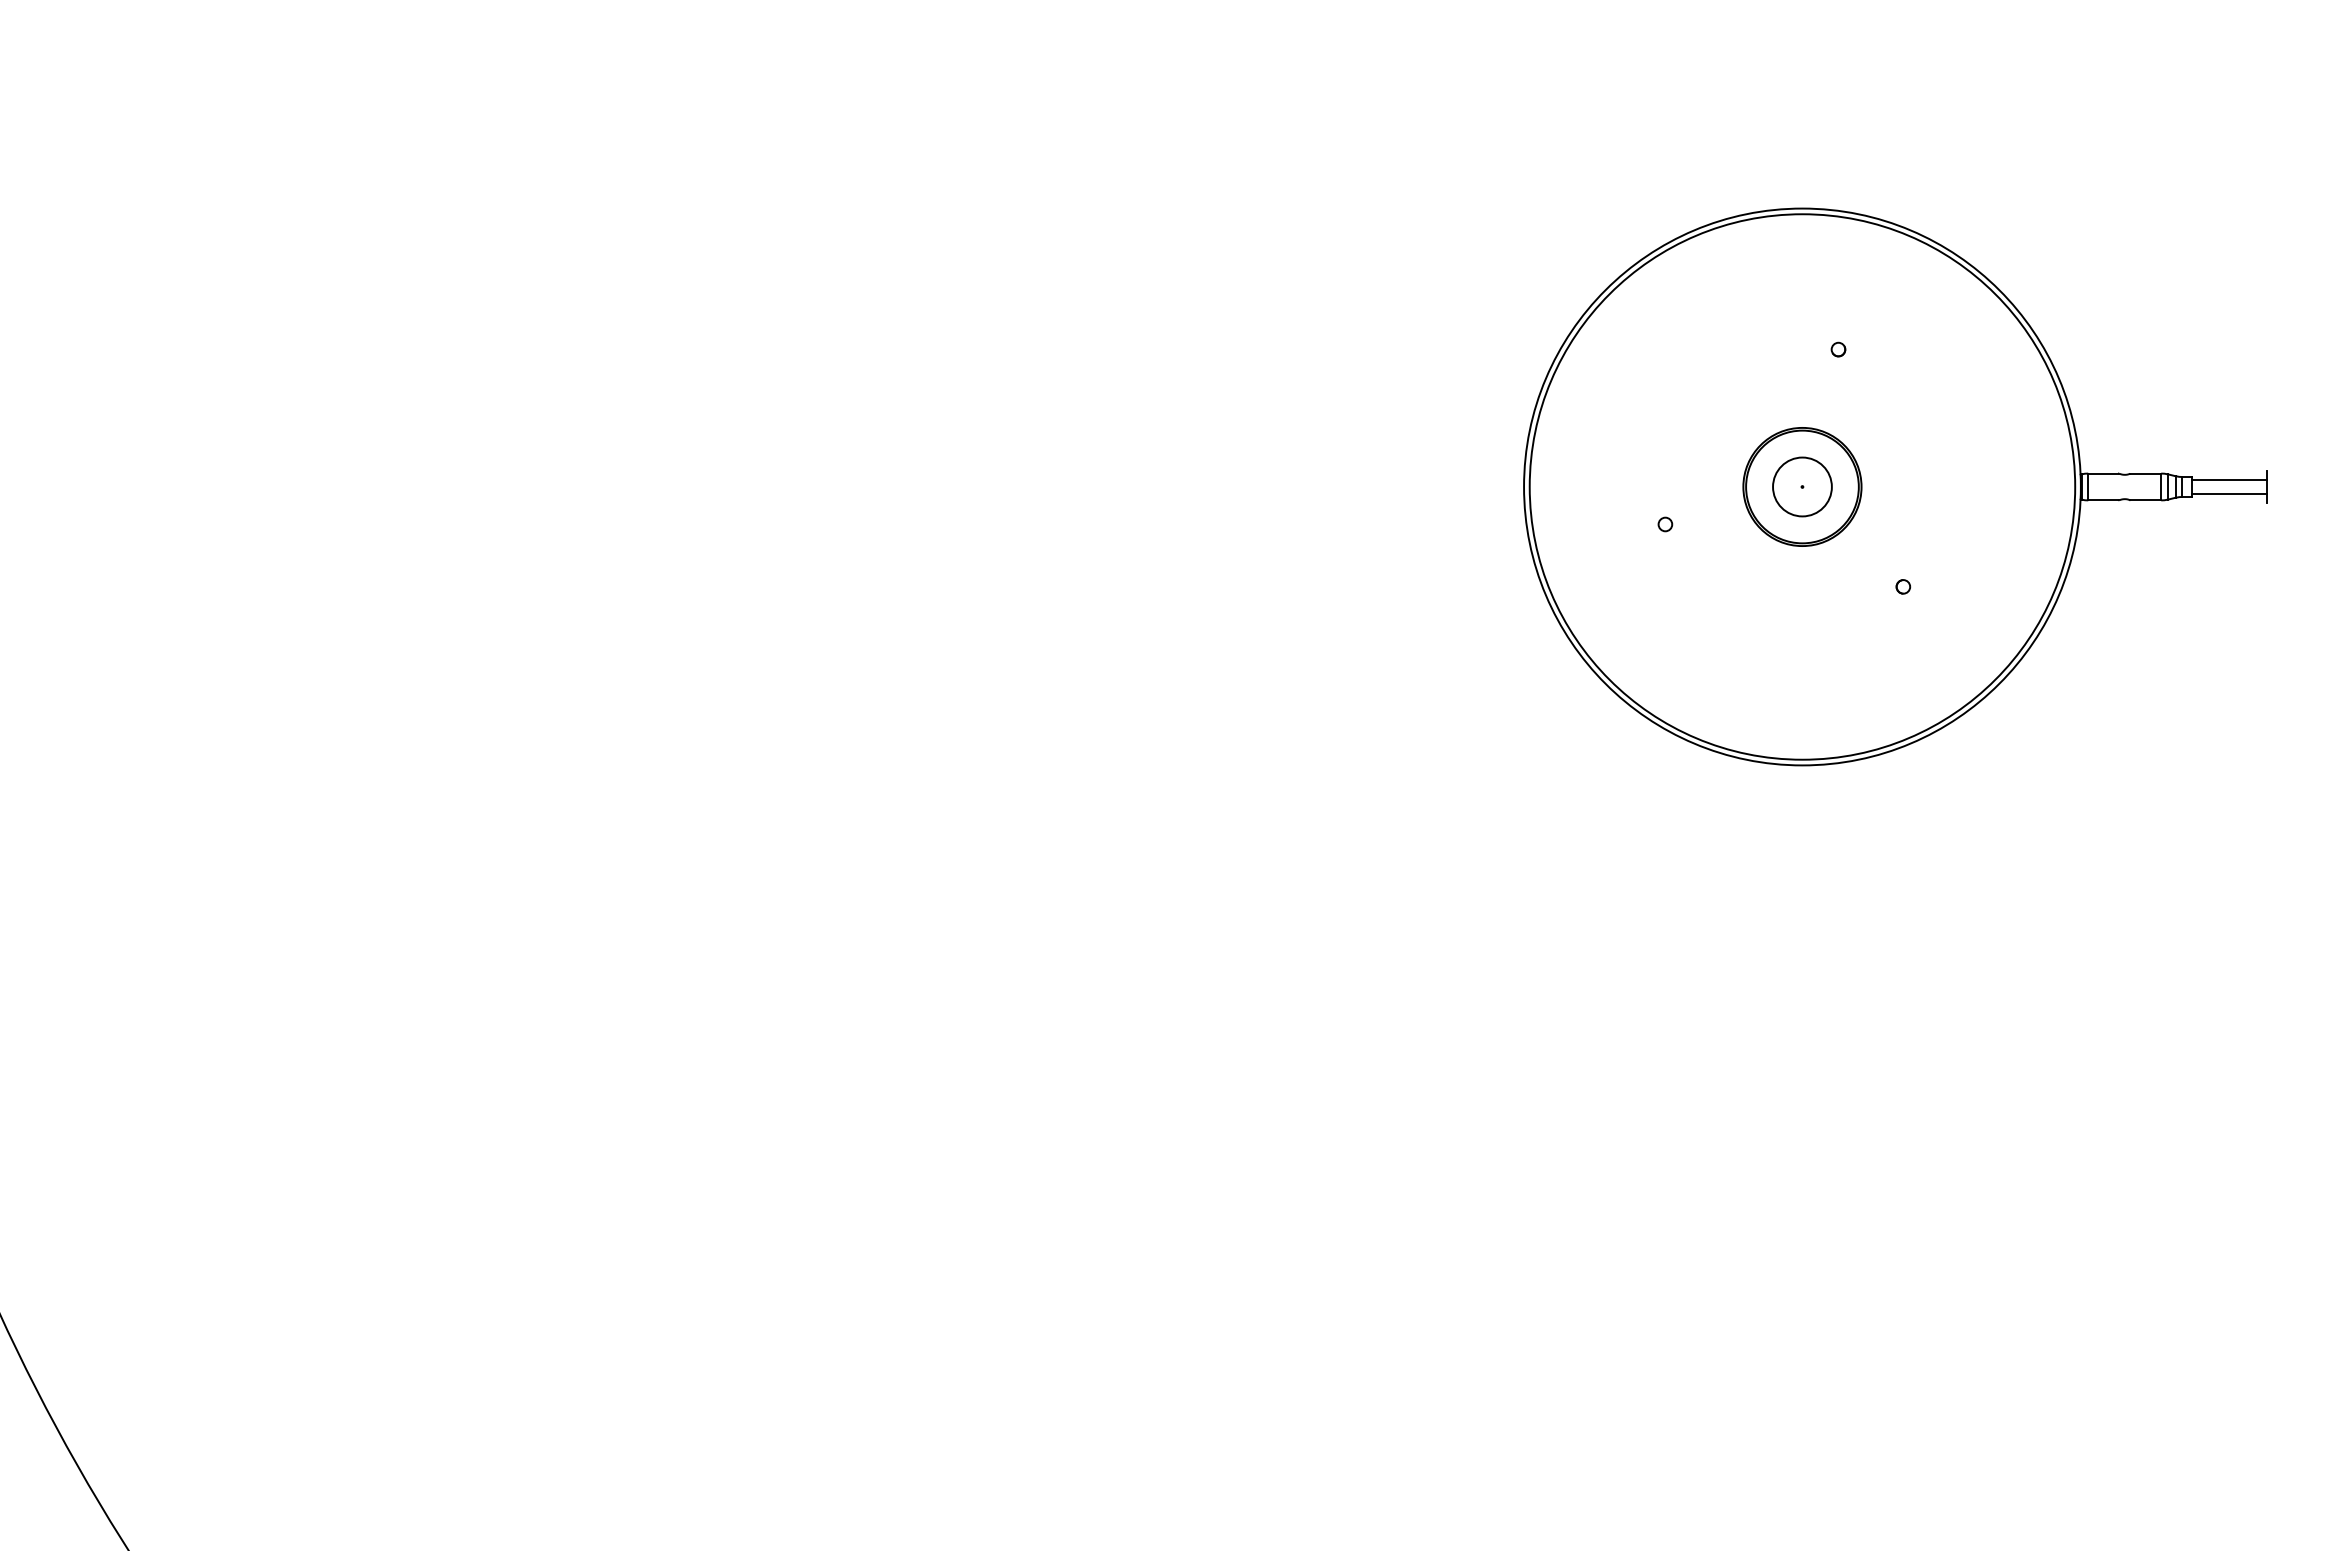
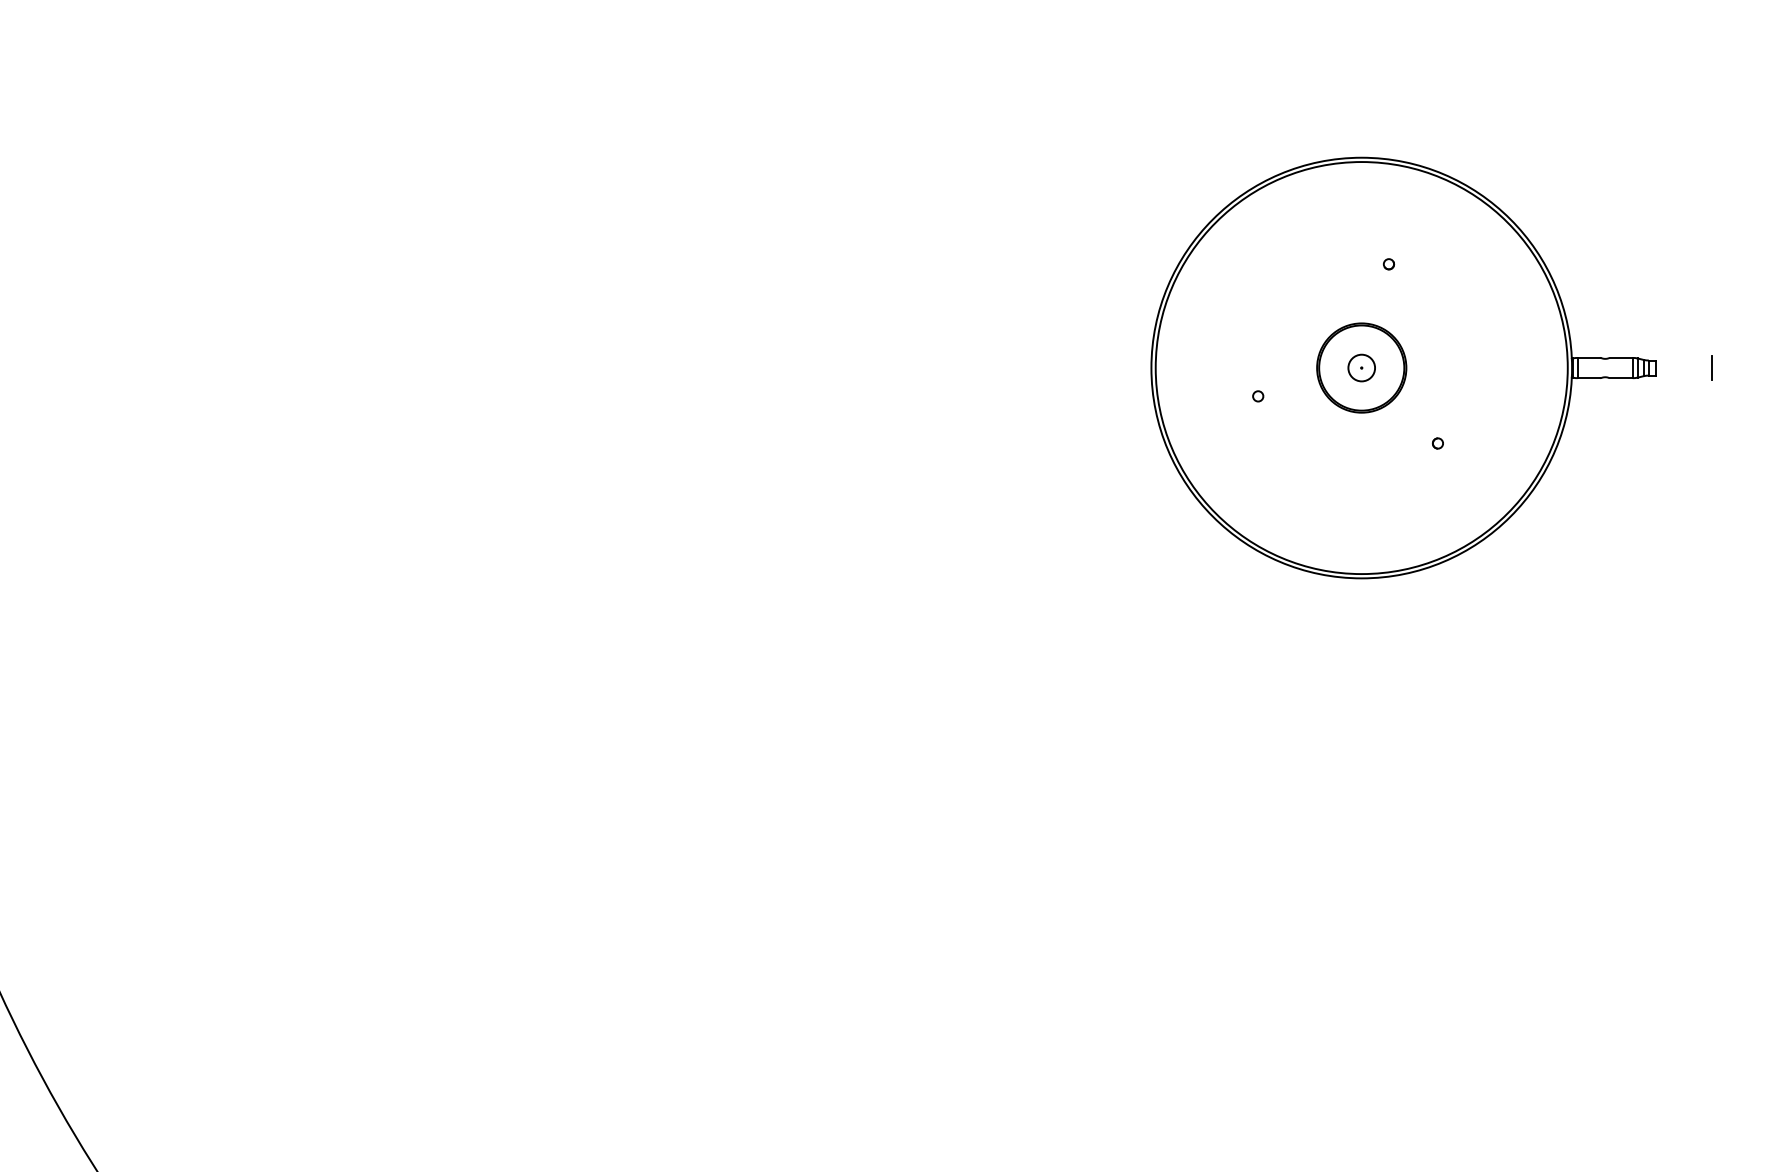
line: (2229, 480) -> (1684, 363), removed
circle: (1802, 486) -> (1361, 367), size x0.6
line: (2229, 493) -> (1684, 372), removed

